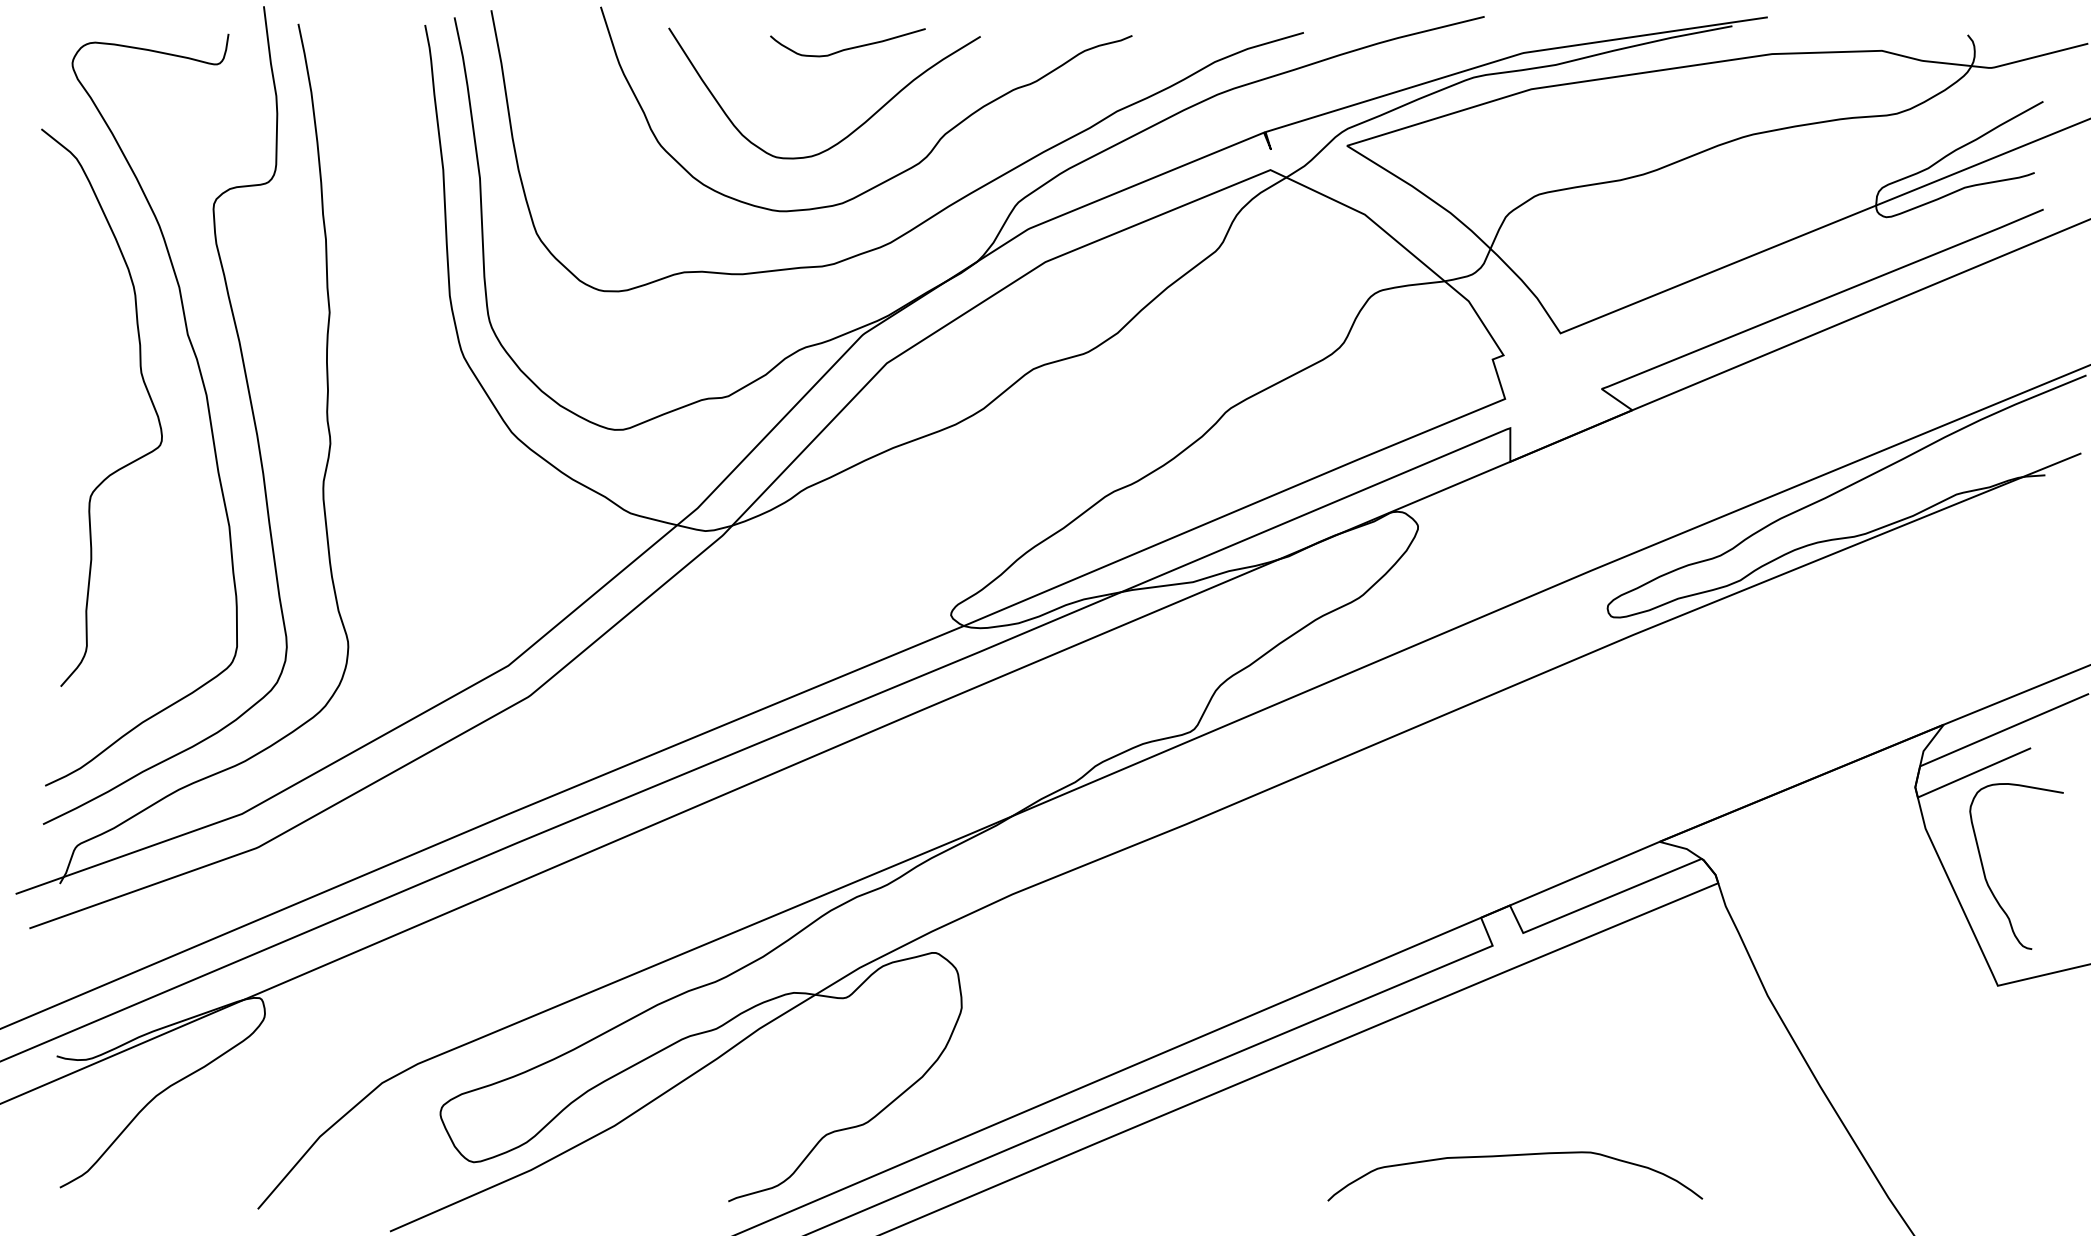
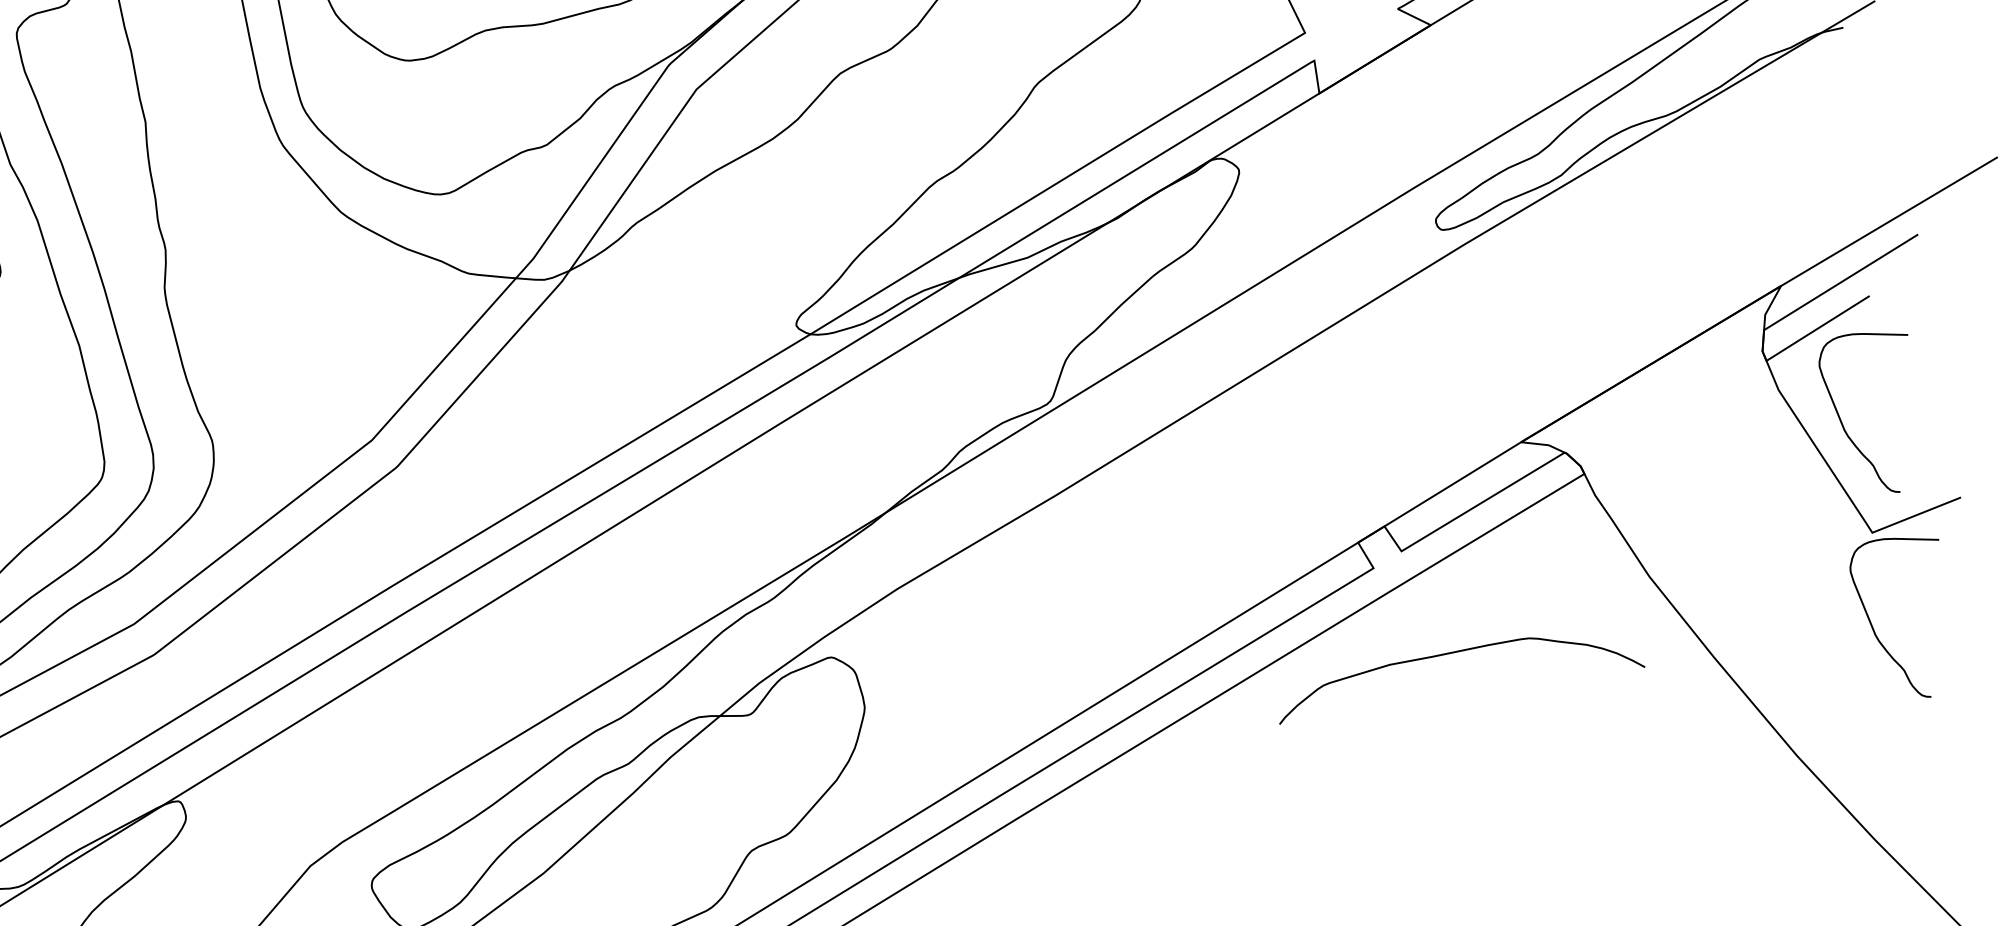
curve: (1985, 1083) -> (1874, 629), added
curve: (1513, 1156) -> (1454, 653), moved

